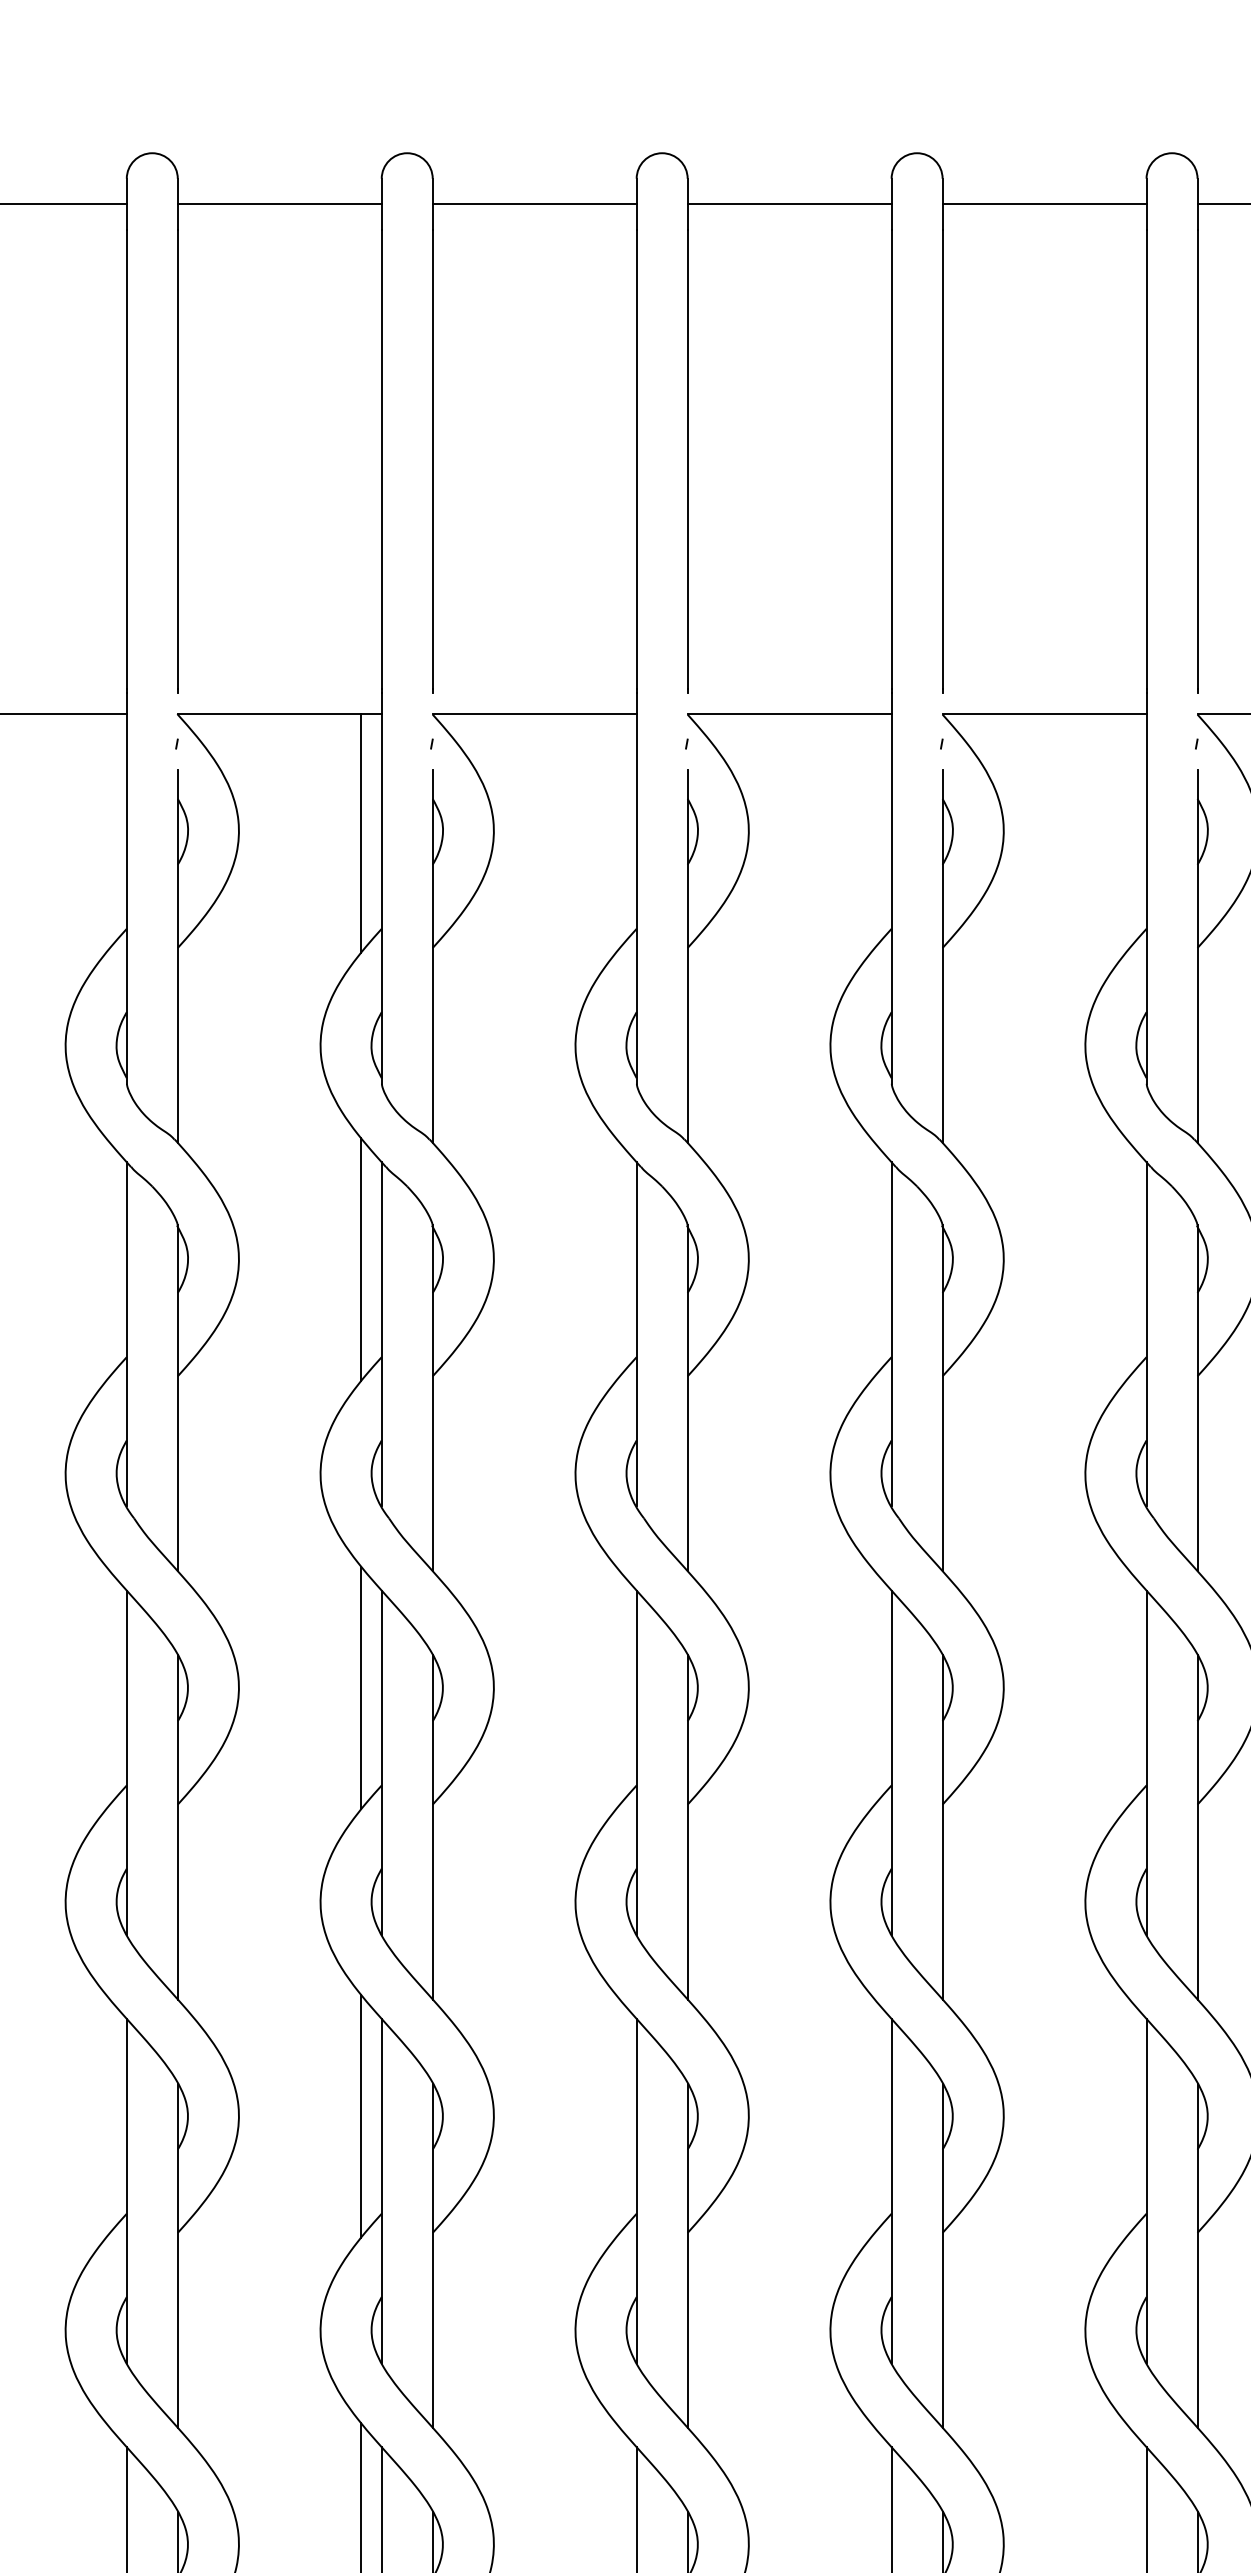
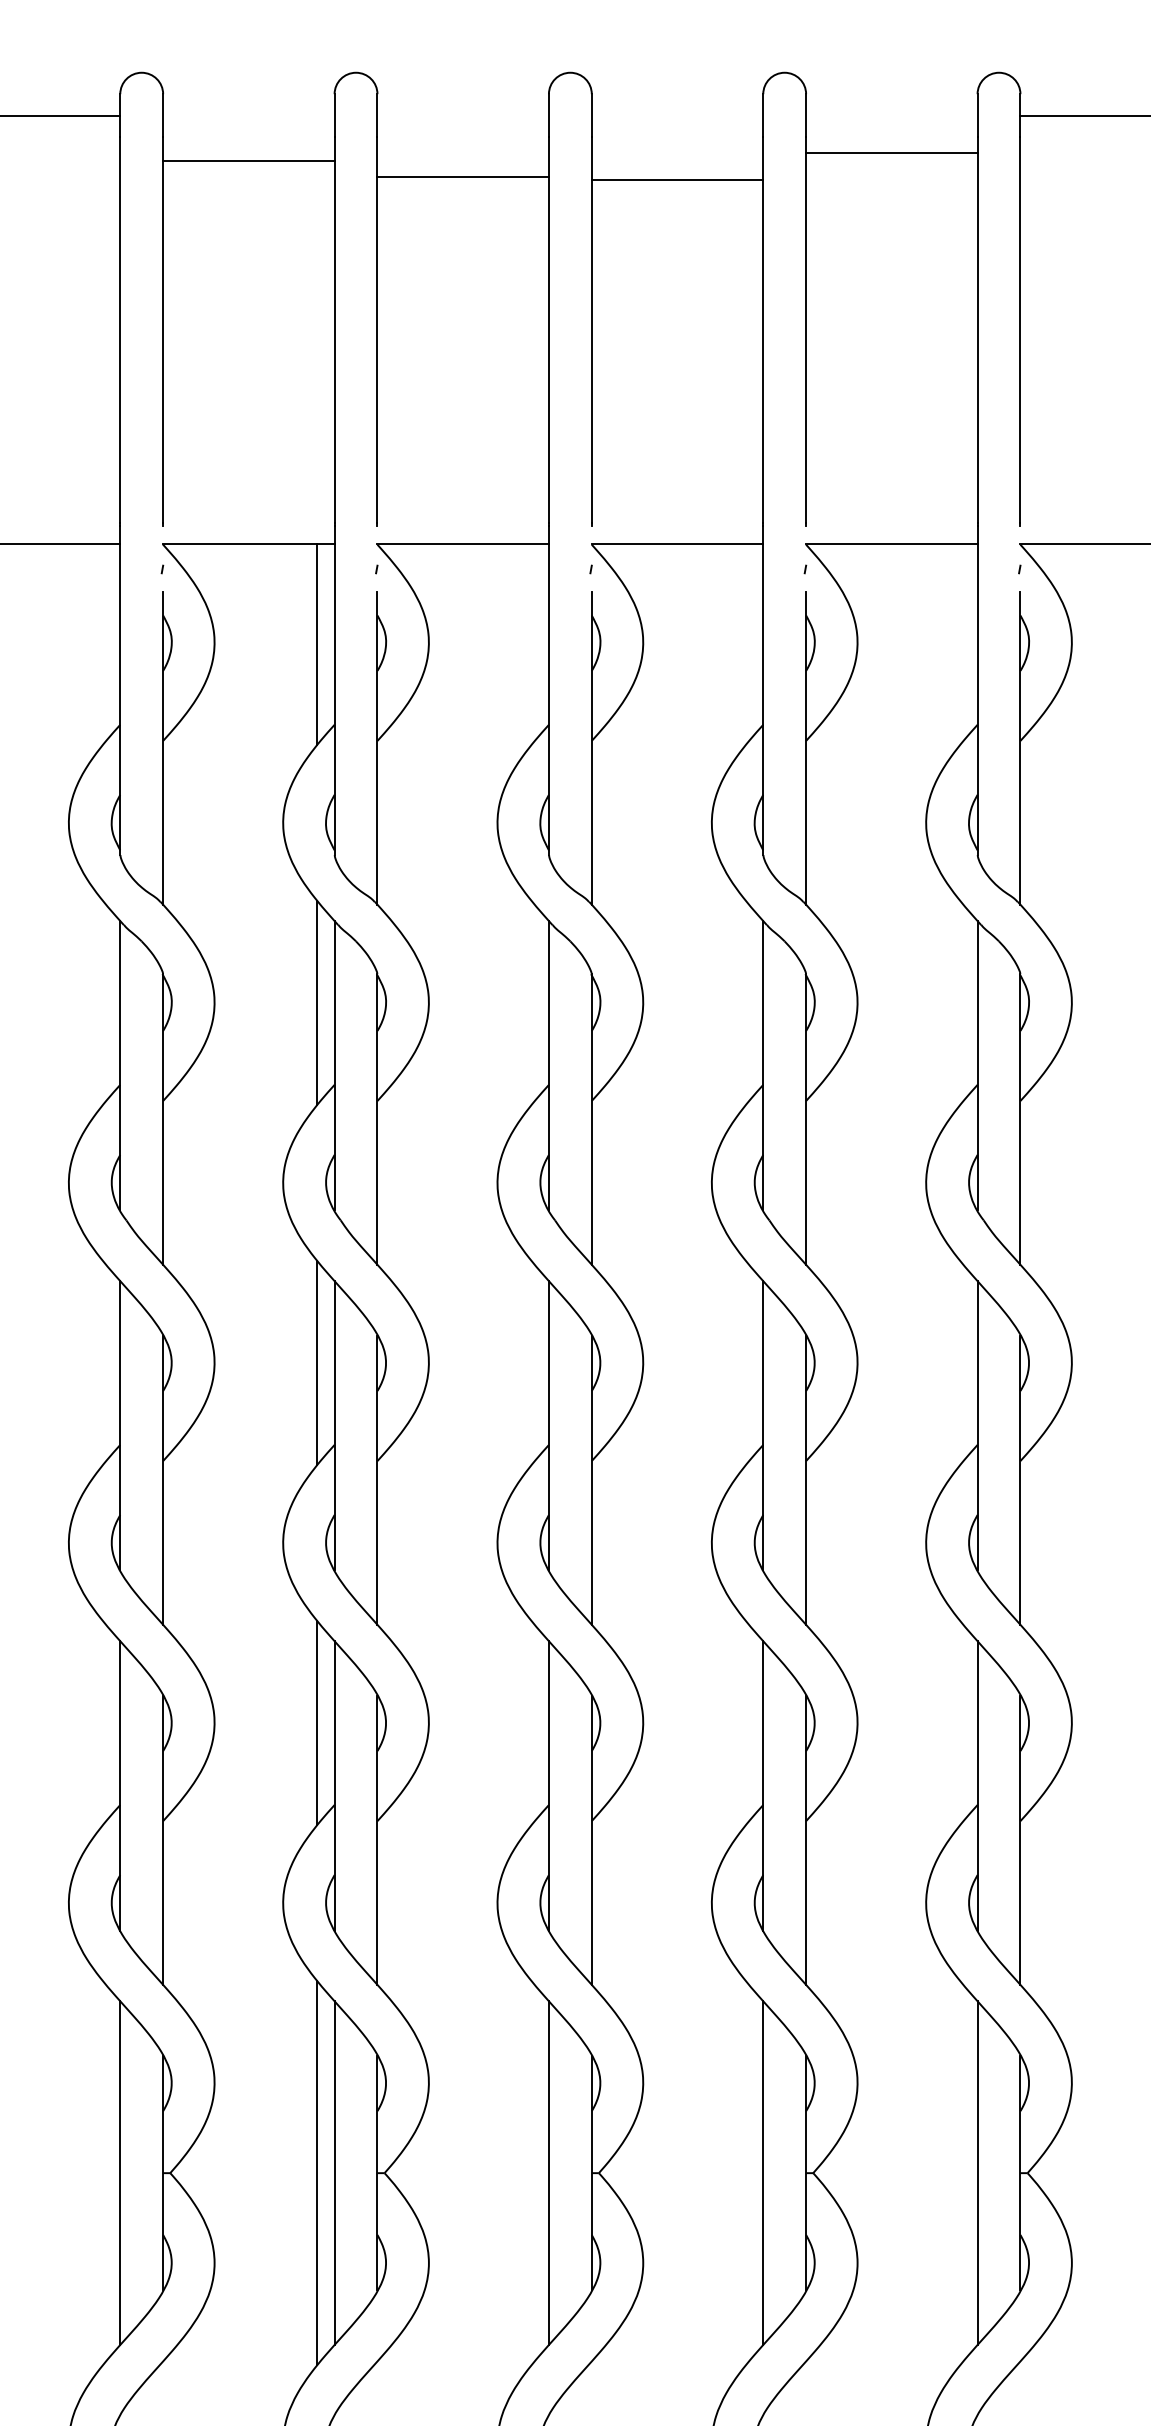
line: (279, 204) -> (248, 160), moved
line: (533, 204) -> (462, 176), moved
line: (789, 204) -> (677, 179), moved
line: (1044, 204) -> (891, 152), moved

